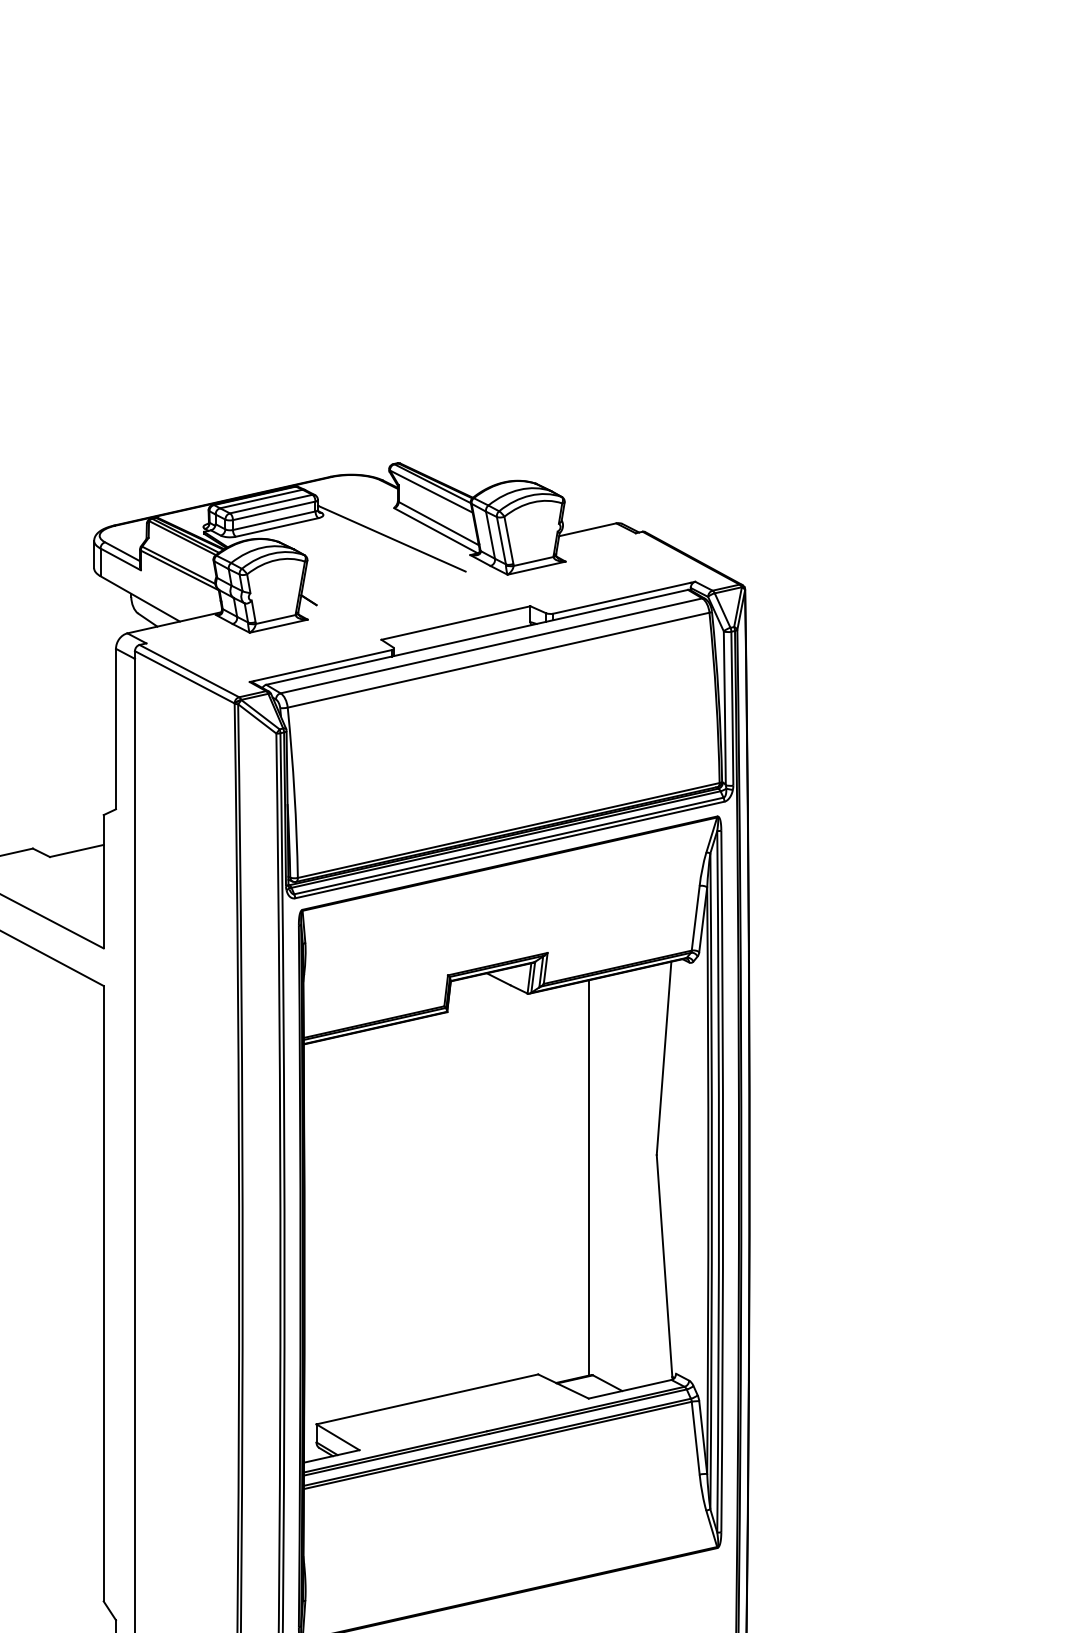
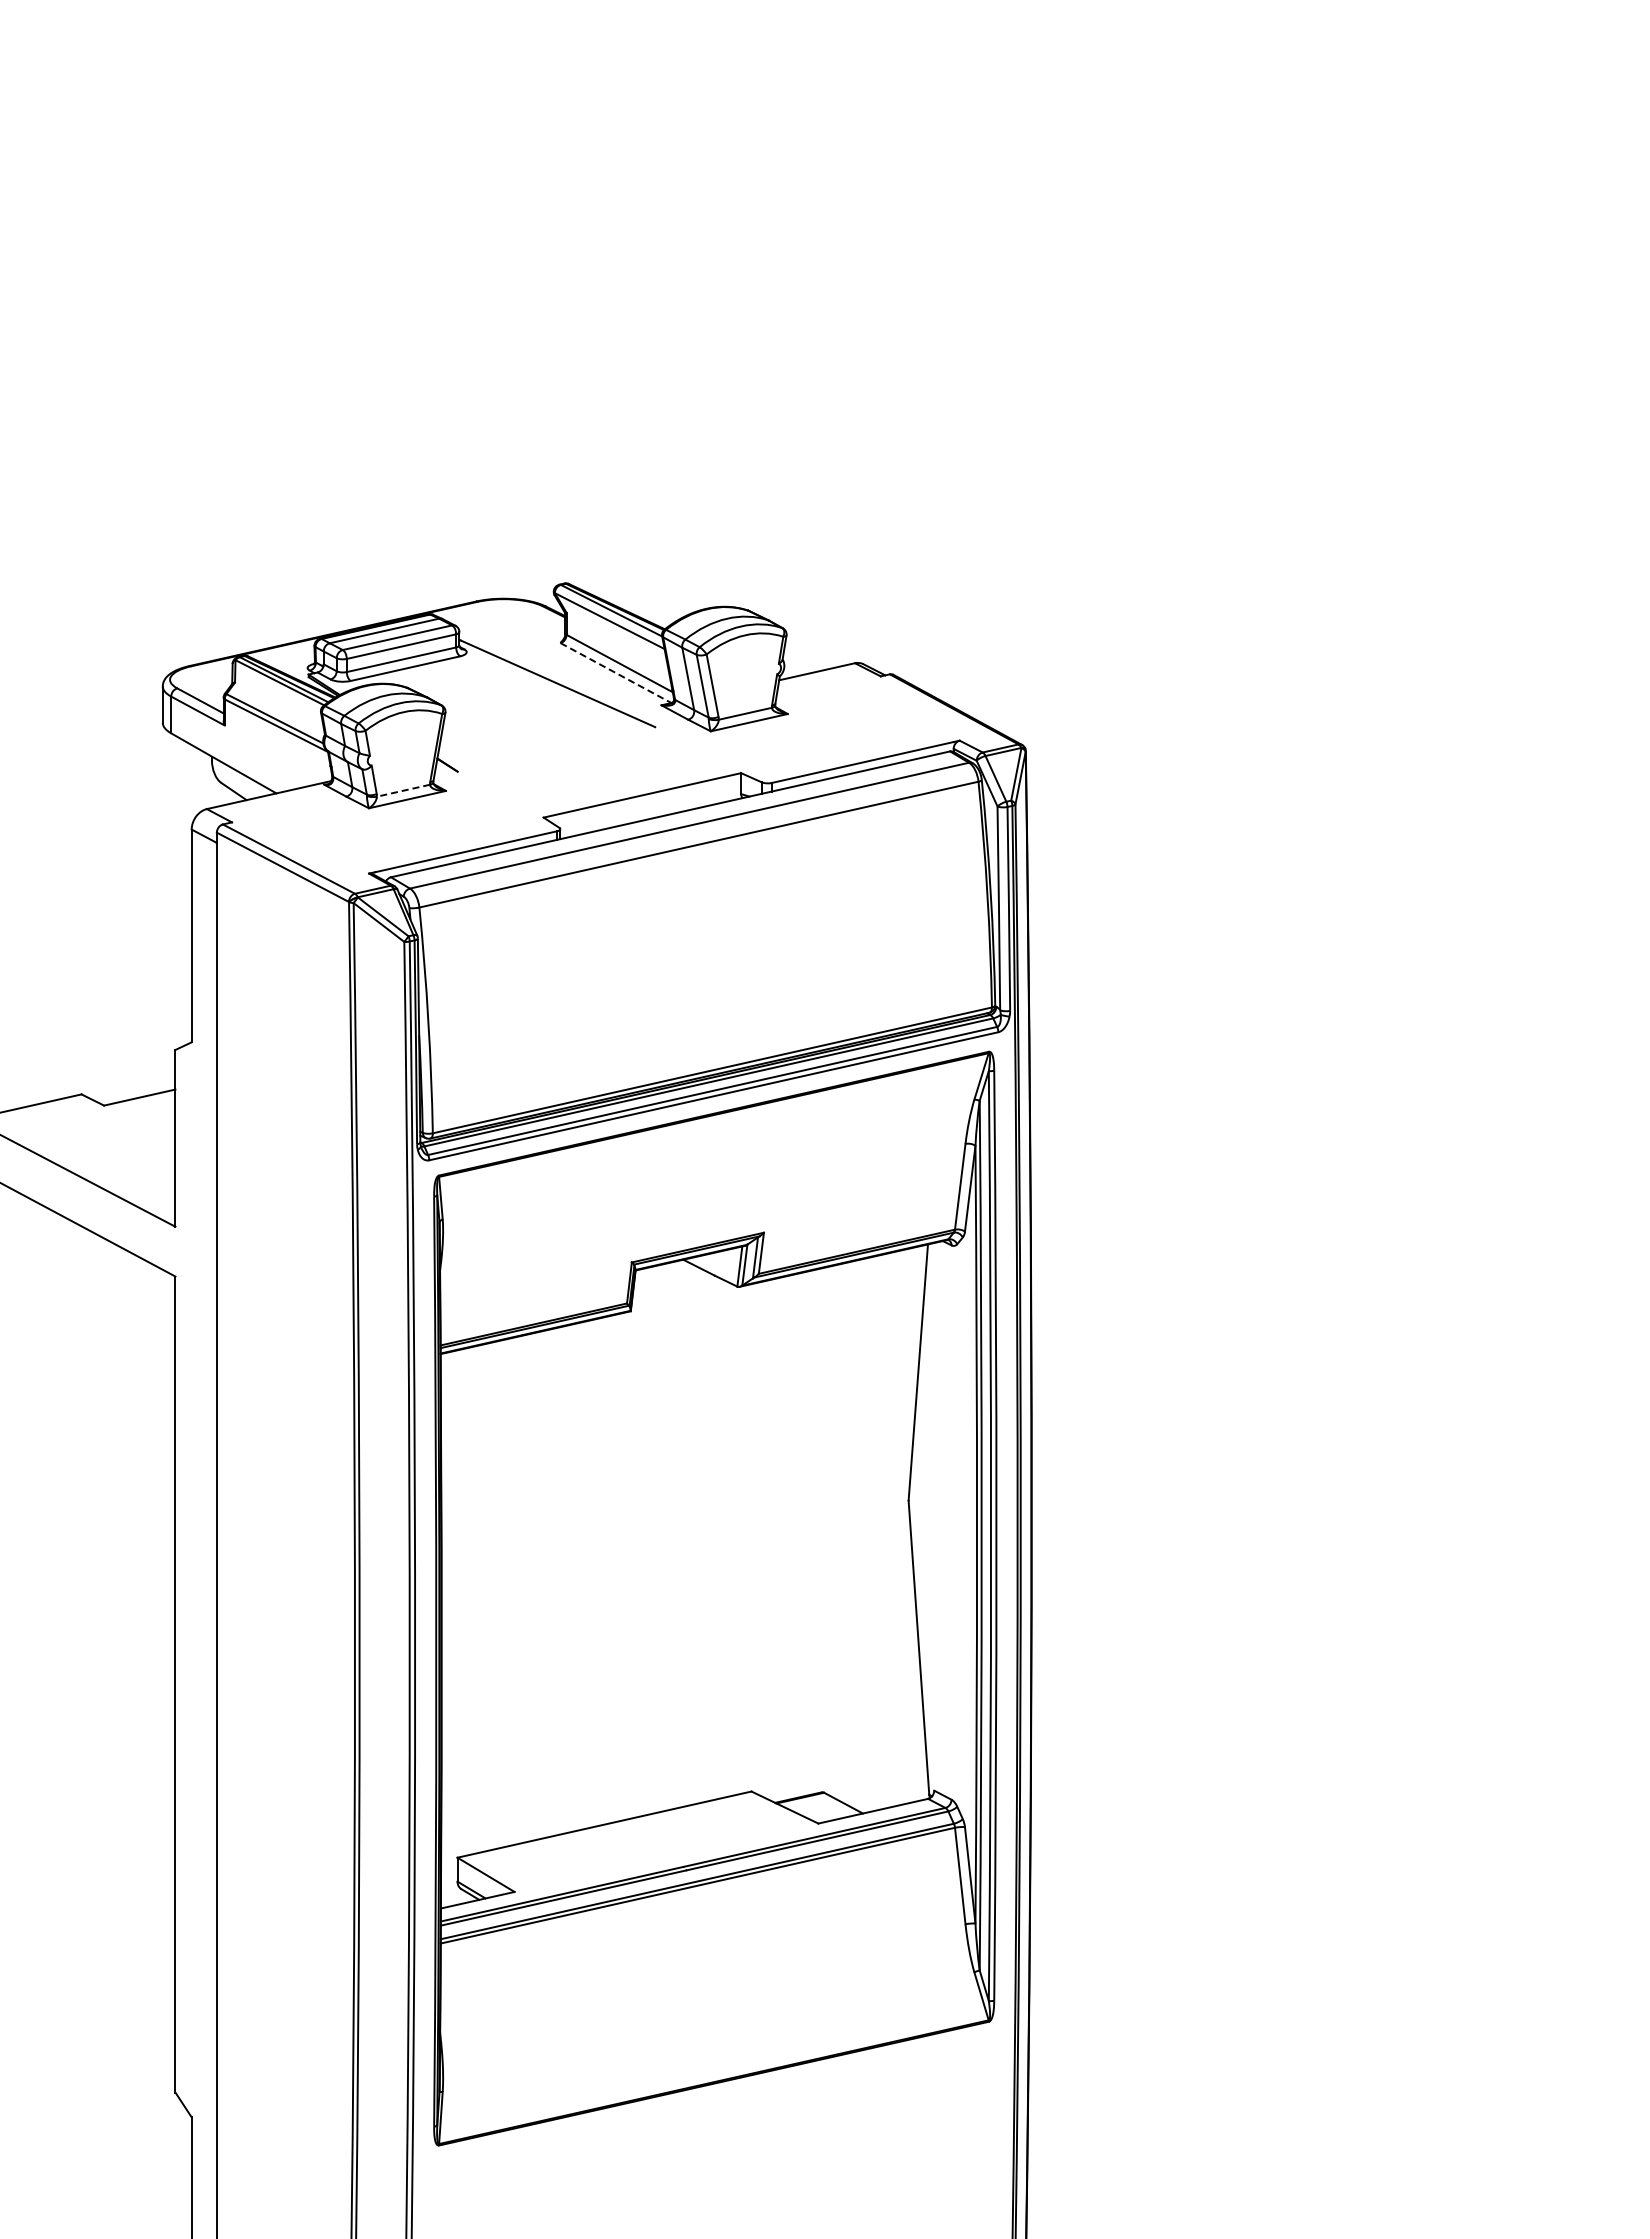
line: (436, 531) -> (616, 673), solid -> dashed
line: (275, 619) -> (403, 790), solid -> dashed
line: (588, 1178) -> (818, 1531), removed

